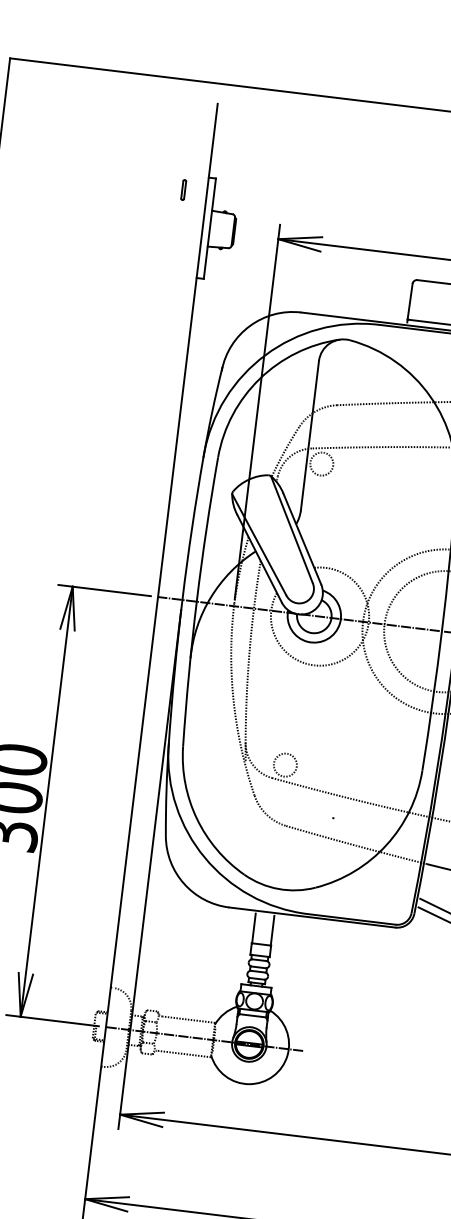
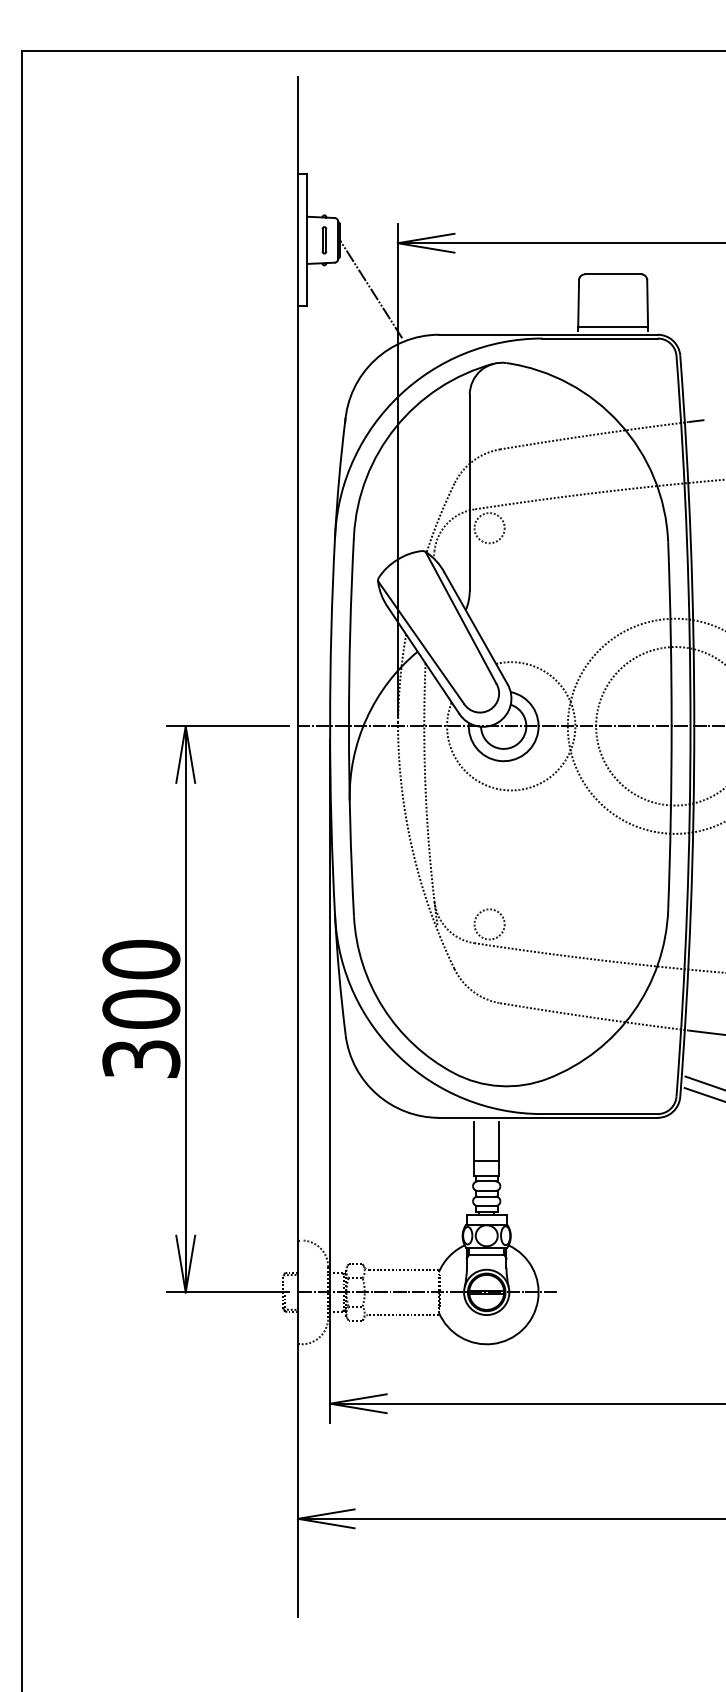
part: (183, 190) -> (324, 240), moved
line: (254, 271) -> (371, 289), added

